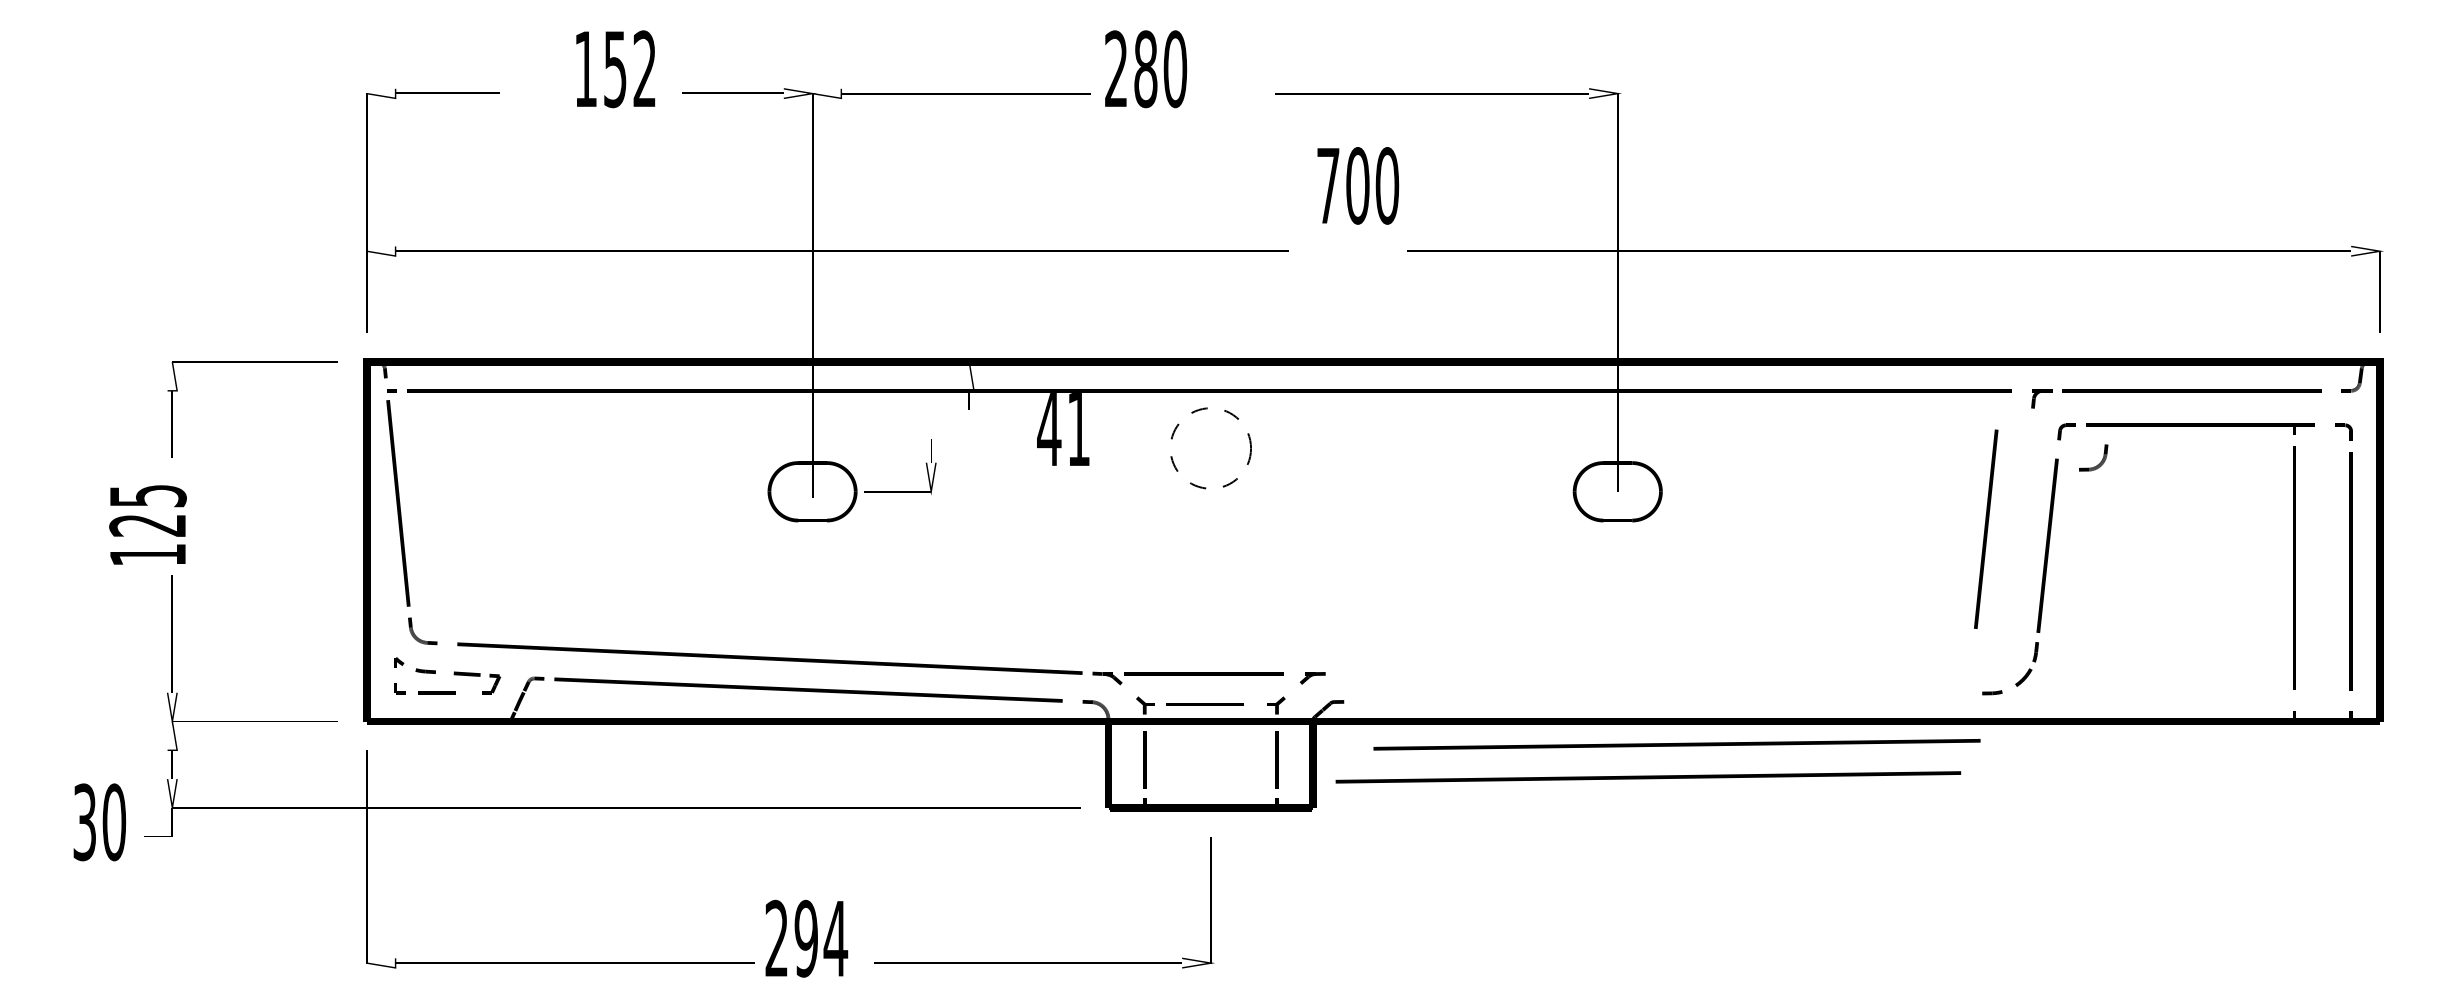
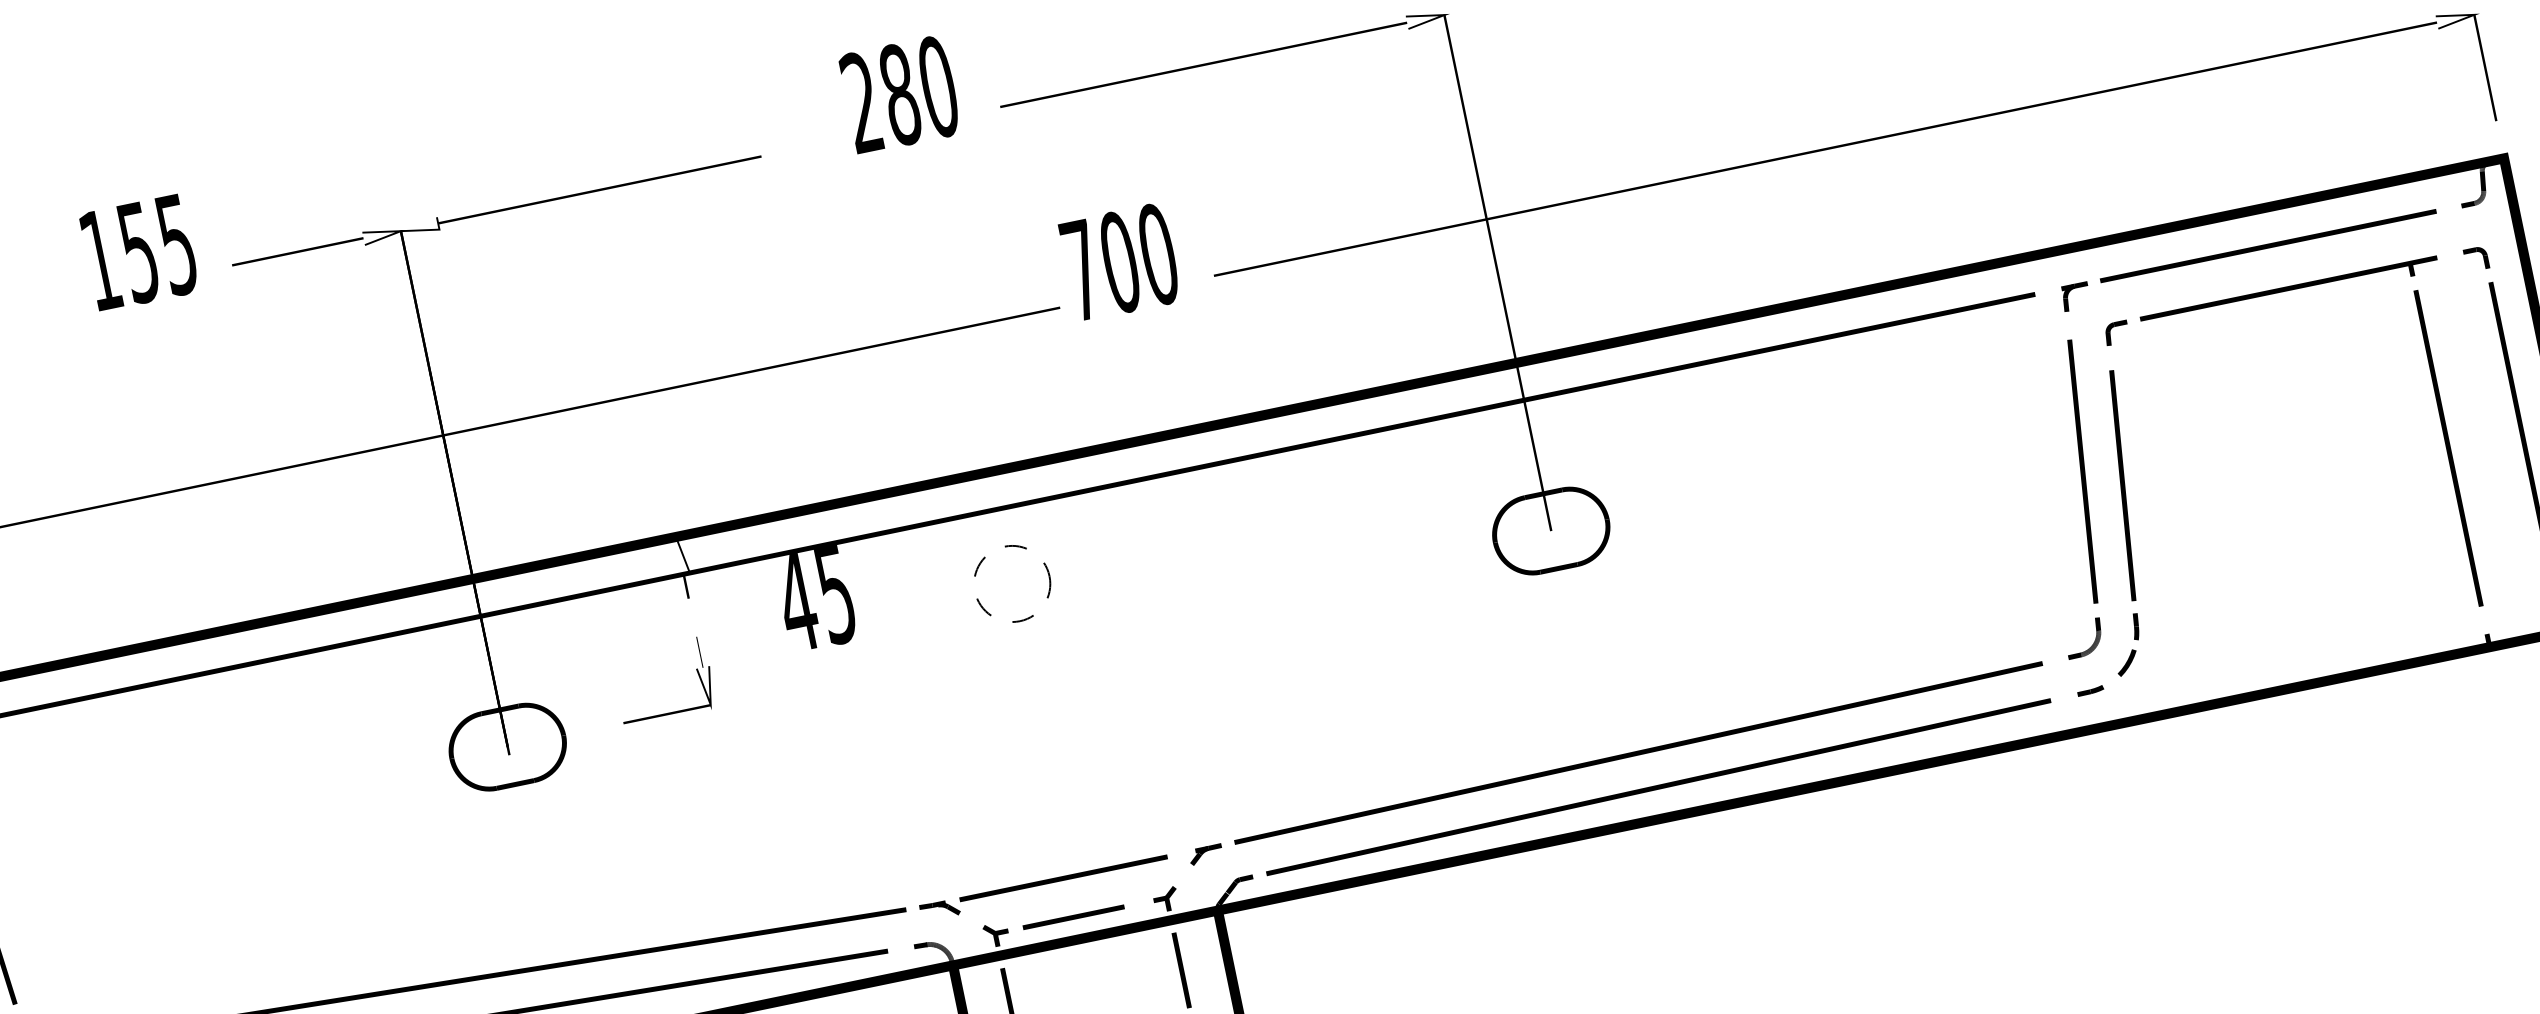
text: (644, 69) -> (176, 245), 152 -> 155
text: (1146, 69) -> (901, 95), moved
text: (1358, 185) -> (1120, 261), moved
text: (1078, 430) -> (835, 596), 41 -> 45
circle: (1210, 447) -> (1011, 582), size x0.71
part: (2100, 461) -> (2094, 641), moved
part: (900, 491) -> (670, 712), moved
line: (1986, 528) -> (2082, 470), moved
line: (1676, 744) -> (1657, 786), moved
line: (1648, 777) -> (1638, 753), moved

